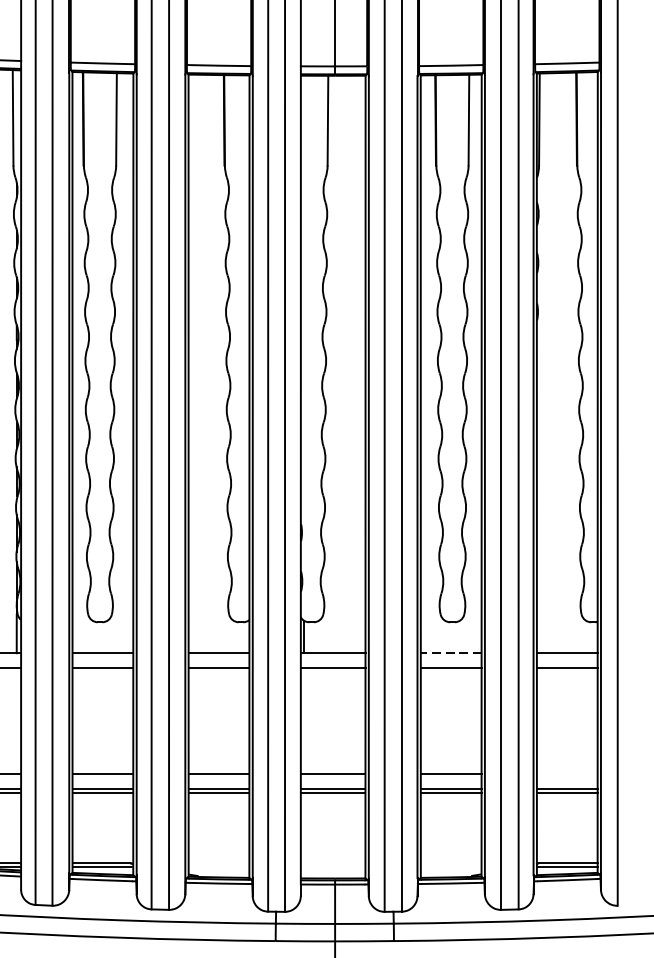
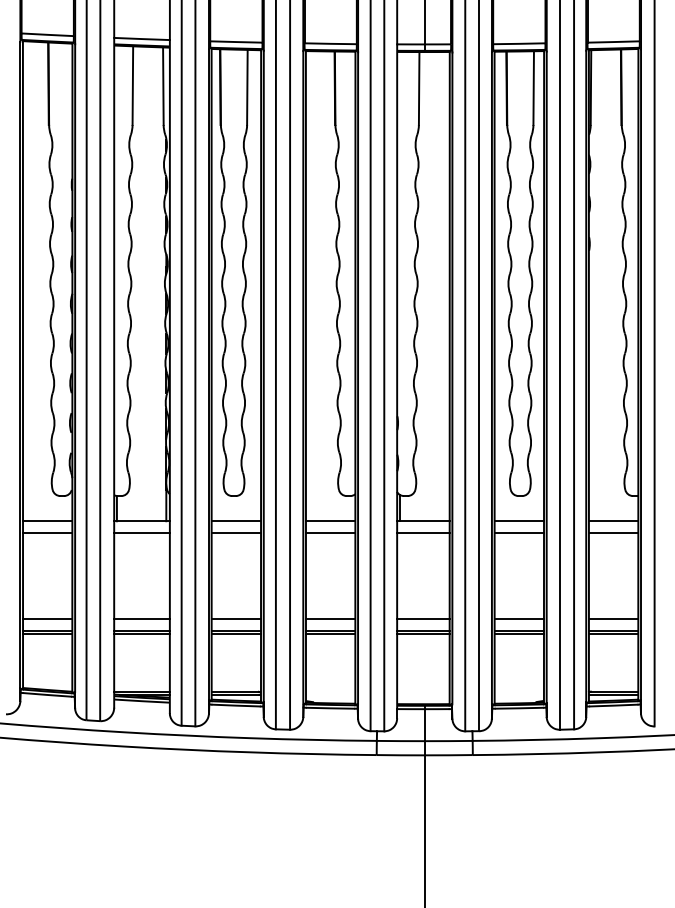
line: (451, 653) -> (519, 521), dashed -> solid
line: (567, 774) -> (613, 619), added

